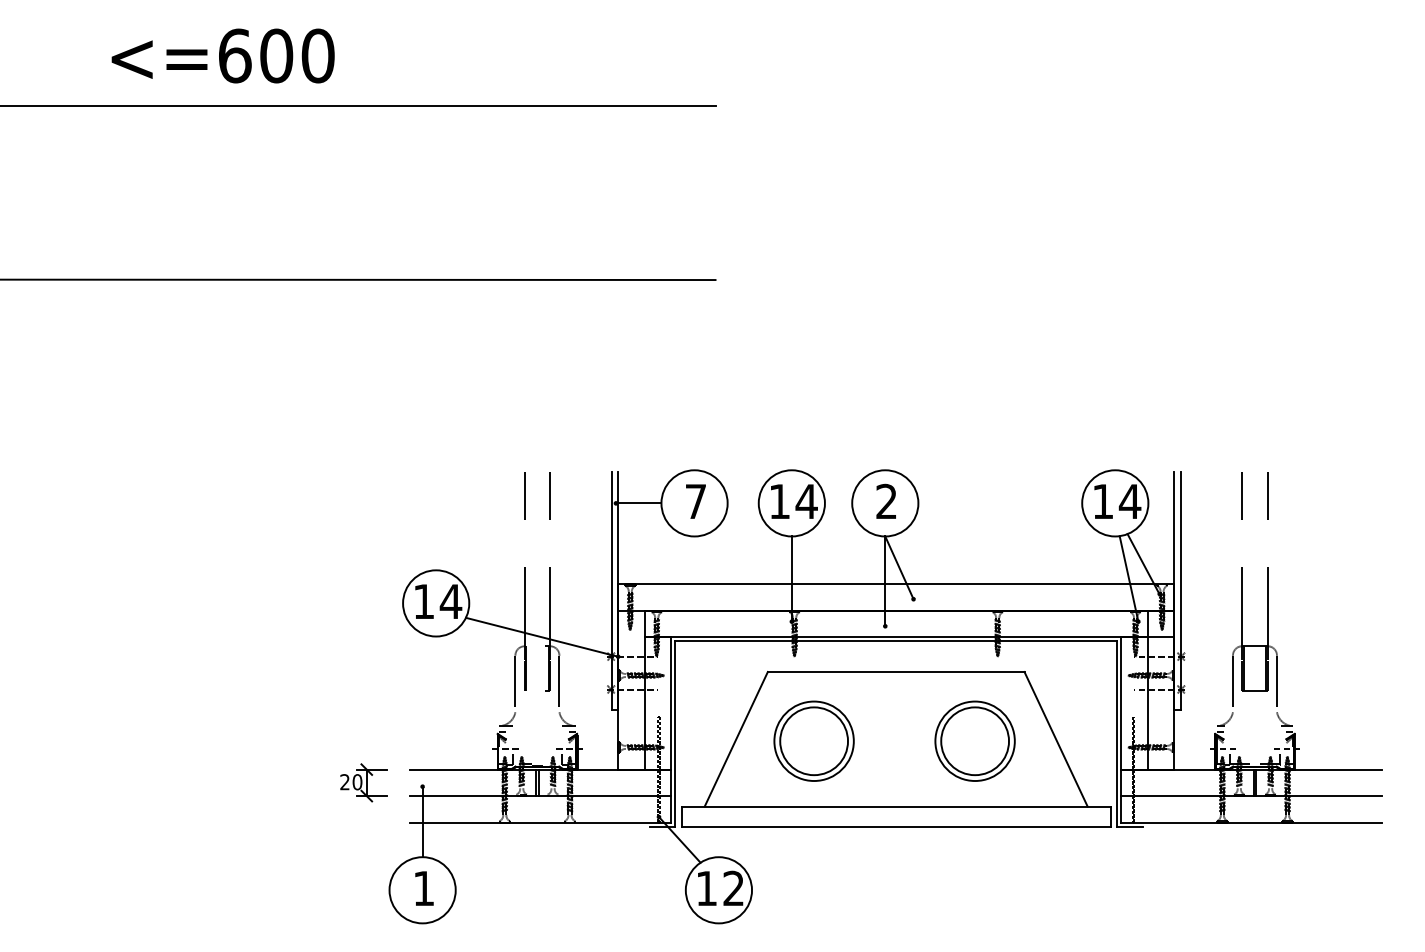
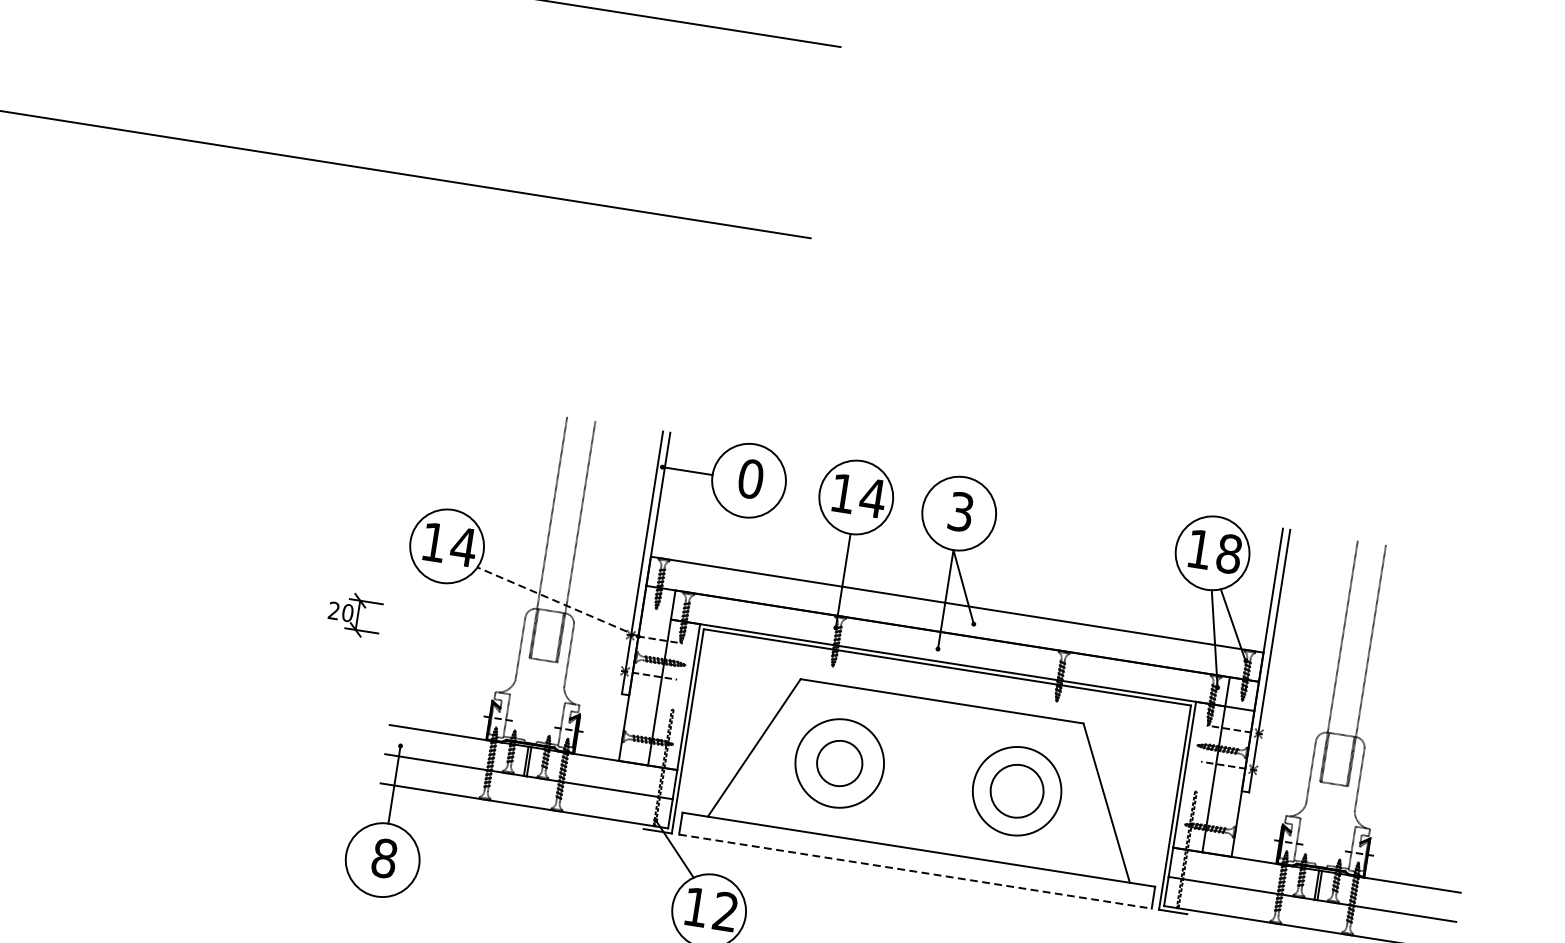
text: (695, 501) -> (750, 478), 7 -> 0
text: (886, 501) -> (960, 511), 2 -> 3
text: (1129, 501) -> (1228, 553), 14 -> 18
line: (542, 637) -> (558, 602), solid -> dashed
circle: (814, 741) -> (840, 763), size x0.6
circle: (975, 741) -> (1017, 791), size x0.7
part: (363, 782) -> (354, 614), moved
line: (896, 826) -> (915, 871), solid -> dashed
text: (423, 888) -> (383, 858), 1 -> 8

